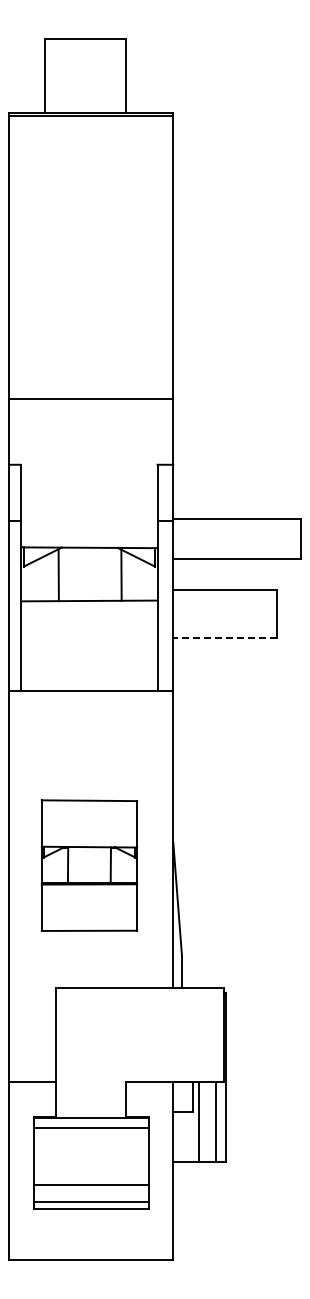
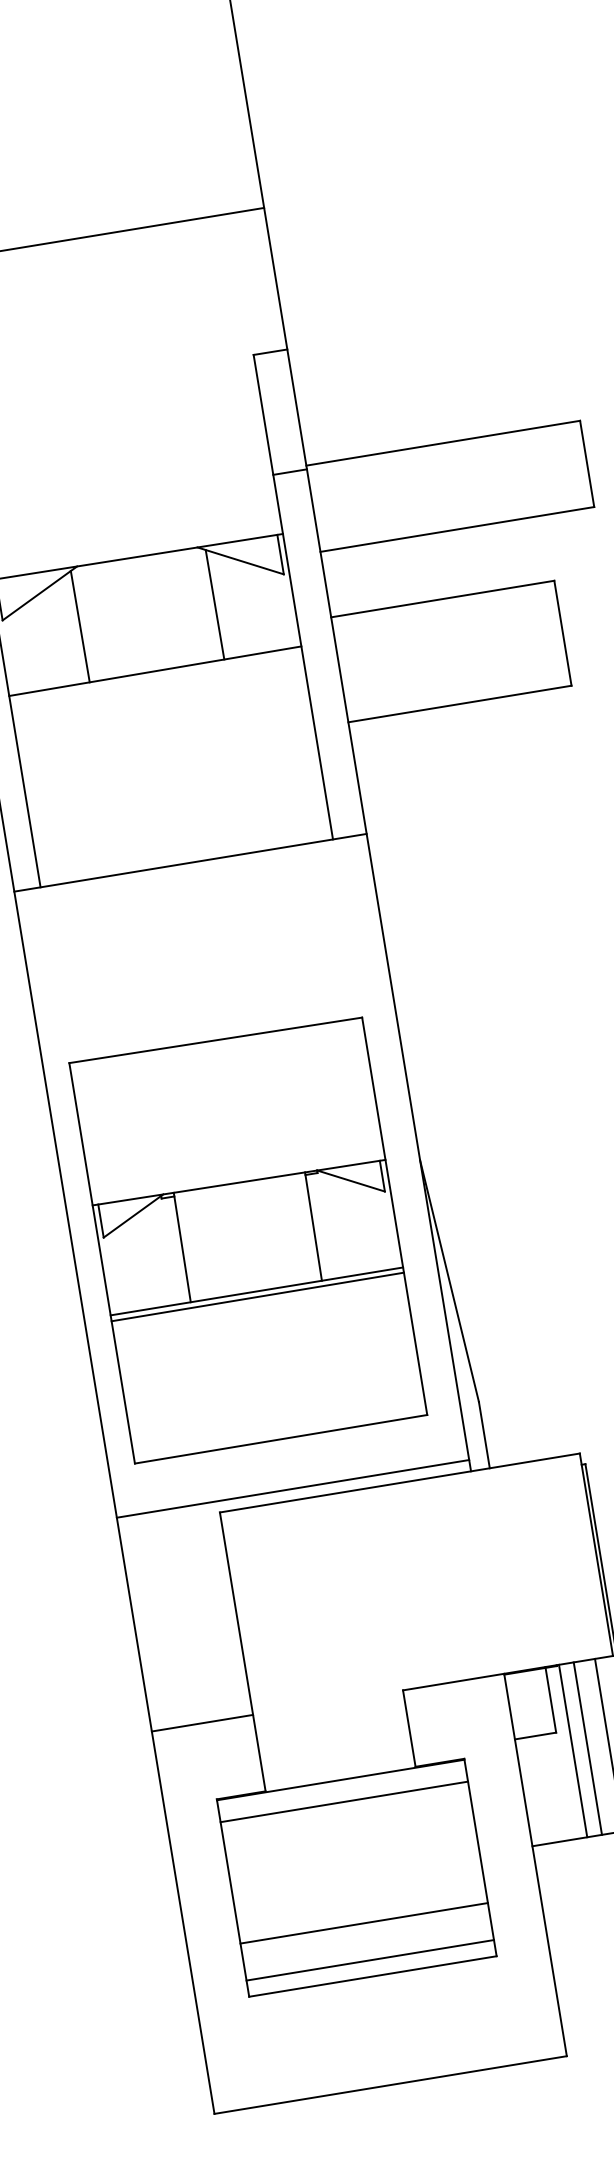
line: (225, 638) -> (460, 703), dashed -> solid
part: (89, 865) -> (248, 1238), size x1.43
line: (91, 982) -> (293, 1489), added
line: (205, 1121) -> (587, 1747), added

